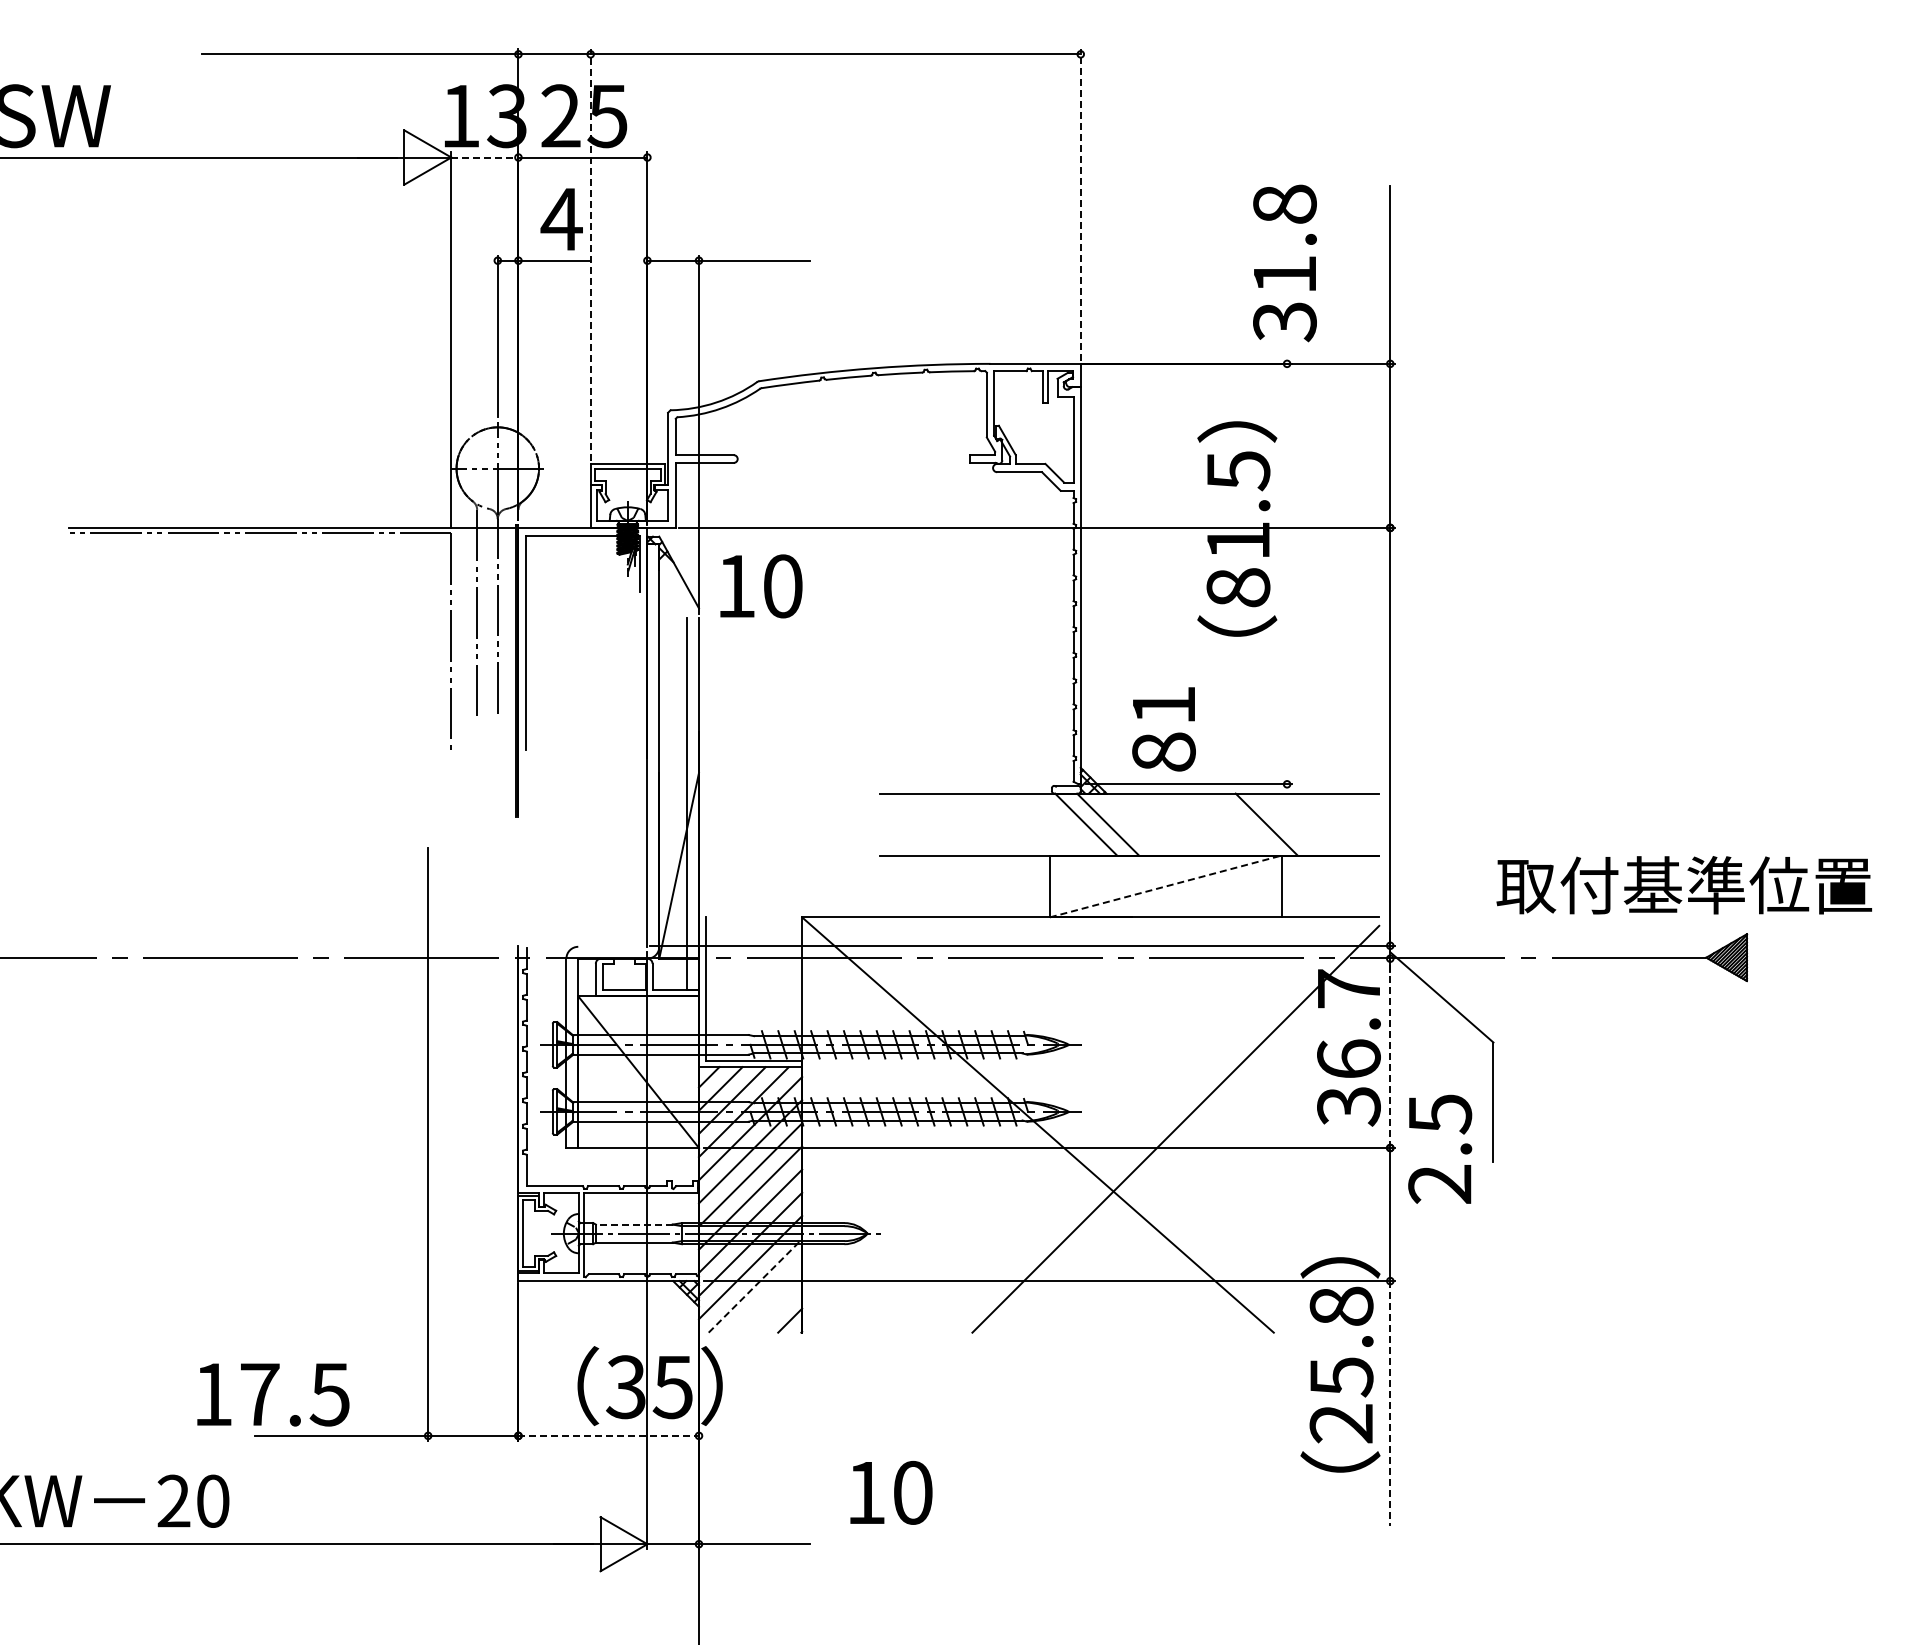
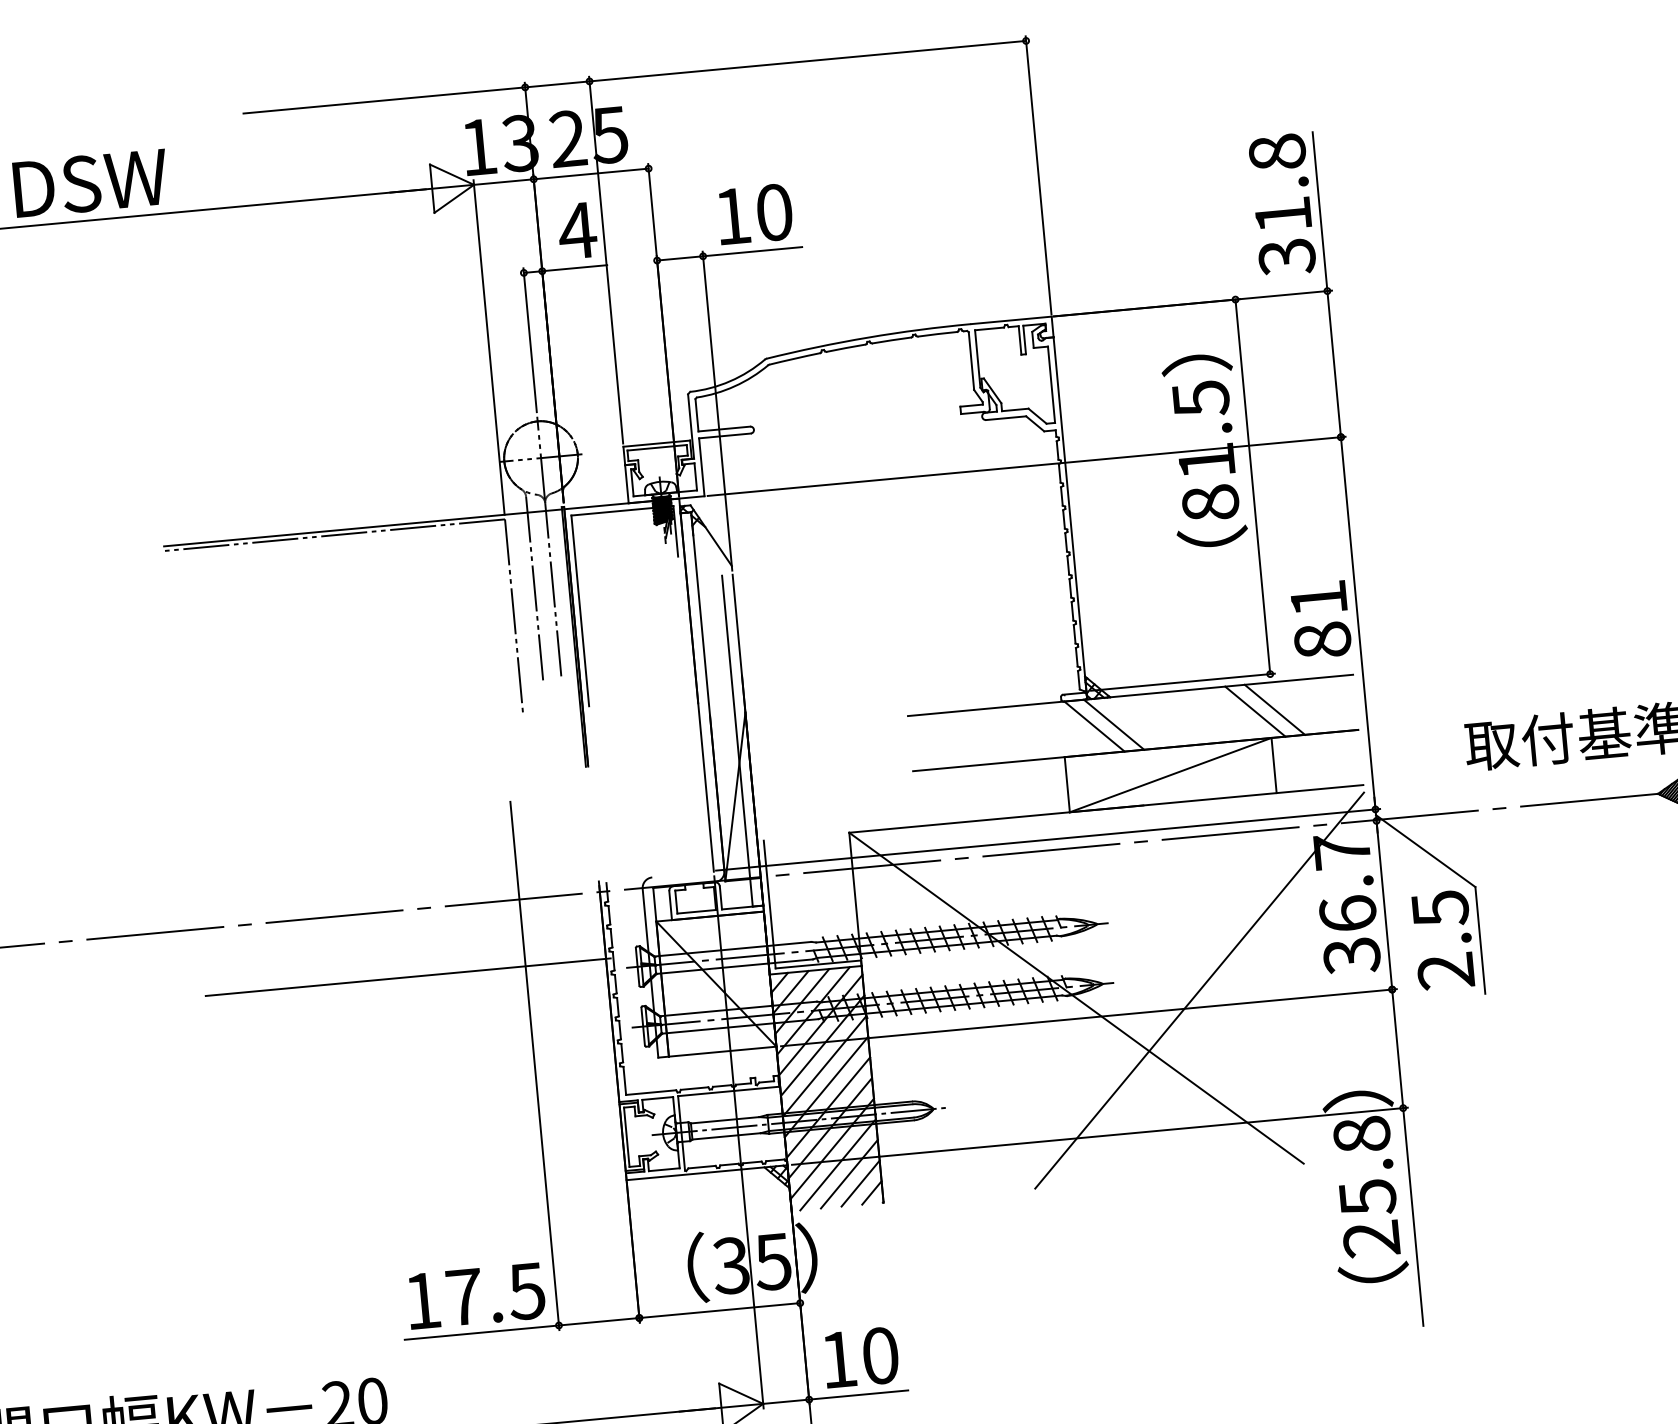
line: (484, 157) -> (503, 182), dashed -> solid
line: (1080, 204) -> (1038, 174), dashed -> solid
line: (590, 255) -> (606, 260), dashed -> solid
text: (1284, 263) -> (1281, 205), moved
line: (1287, 573) -> (1253, 486), added
text: (761, 586) -> (755, 214), moved
text: (1163, 729) -> (1320, 620), moved
line: (1288, 824) -> (1274, 709), added
line: (1166, 886) -> (1171, 775), dashed -> solid
line: (296, 1032) -> (408, 977), added
line: (1390, 1053) -> (1384, 905), dashed -> solid
text: (1440, 1148) -> (1443, 939), moved
line: (633, 1224) -> (724, 1120), dashed -> solid
line: (755, 1285) -> (838, 1164), dashed -> solid
line: (766, 1297) -> (848, 1174), added
line: (778, 1308) -> (860, 1183), added
text: (273, 1394) -> (476, 1295), moved
line: (1390, 1403) -> (1413, 1217), dashed -> solid
line: (609, 1435) -> (720, 1310), dashed -> solid
text: (891, 1492) -> (861, 1357), moved

